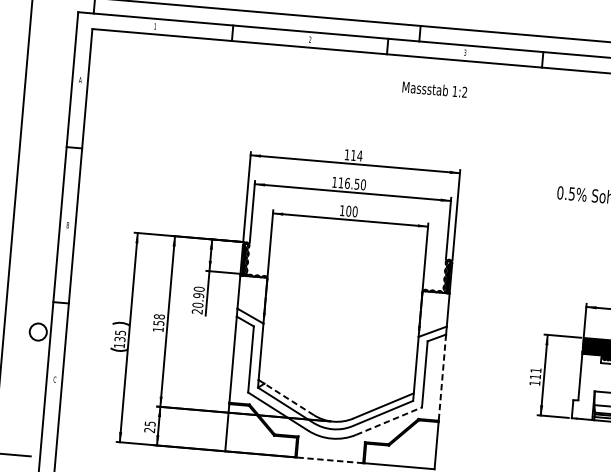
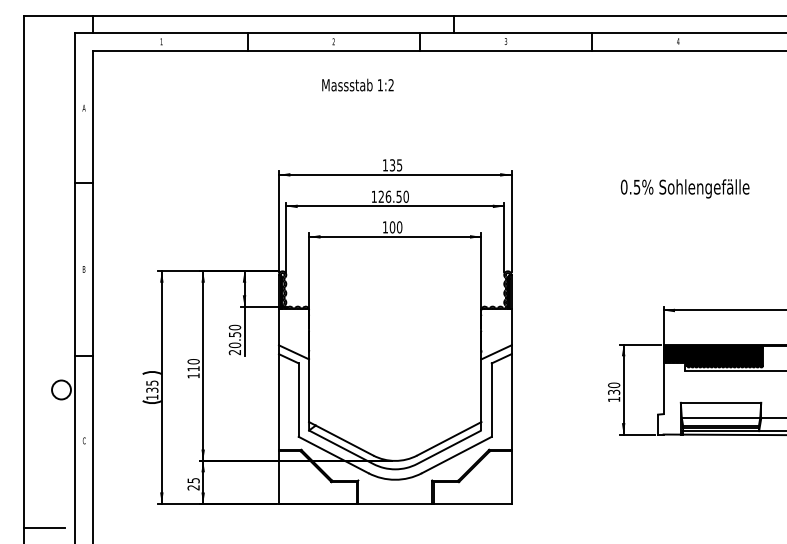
text: (434, 89) -> (357, 84), moved
text: (356, 155) -> (395, 165), 114 -> 135
text: (340, 182) -> (380, 196), 116.50 -> 126.50
text: (198, 295) -> (234, 334), 20.90 -> 20.50
text: (159, 320) -> (193, 365), 158 -> 110
text: (536, 373) -> (614, 388), 111 -> 130
line: (442, 378) -> (511, 402), dashed -> solid
line: (289, 399) -> (344, 440), dashed -> solid
line: (389, 420) -> (457, 454), dashed -> solid
line: (330, 460) -> (395, 503), dashed -> solid

